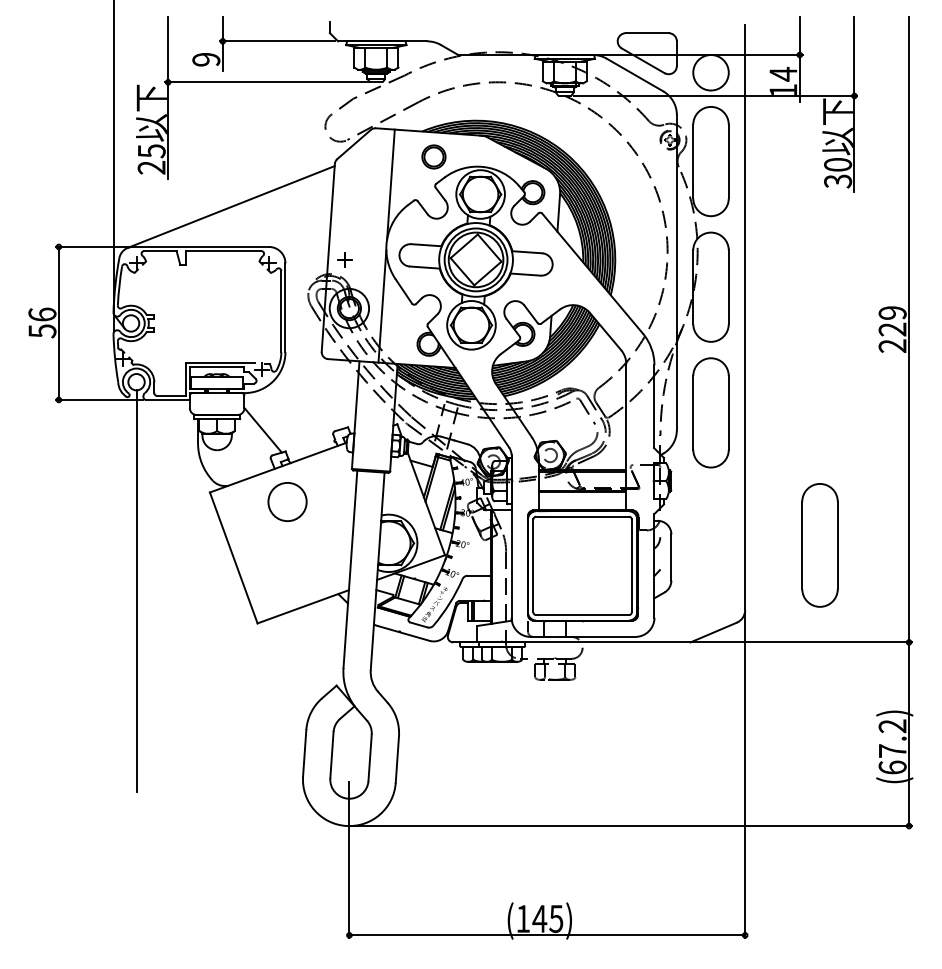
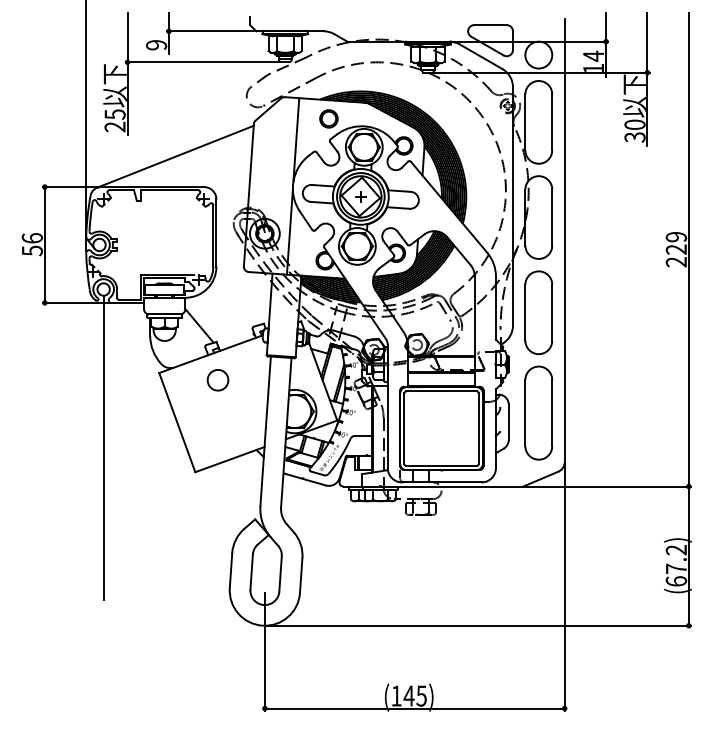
part: (344, 259) -> (360, 196), moved
circle: (287, 501) -> (217, 379), size x0.71
part: (819, 545) -> (538, 413), moved

